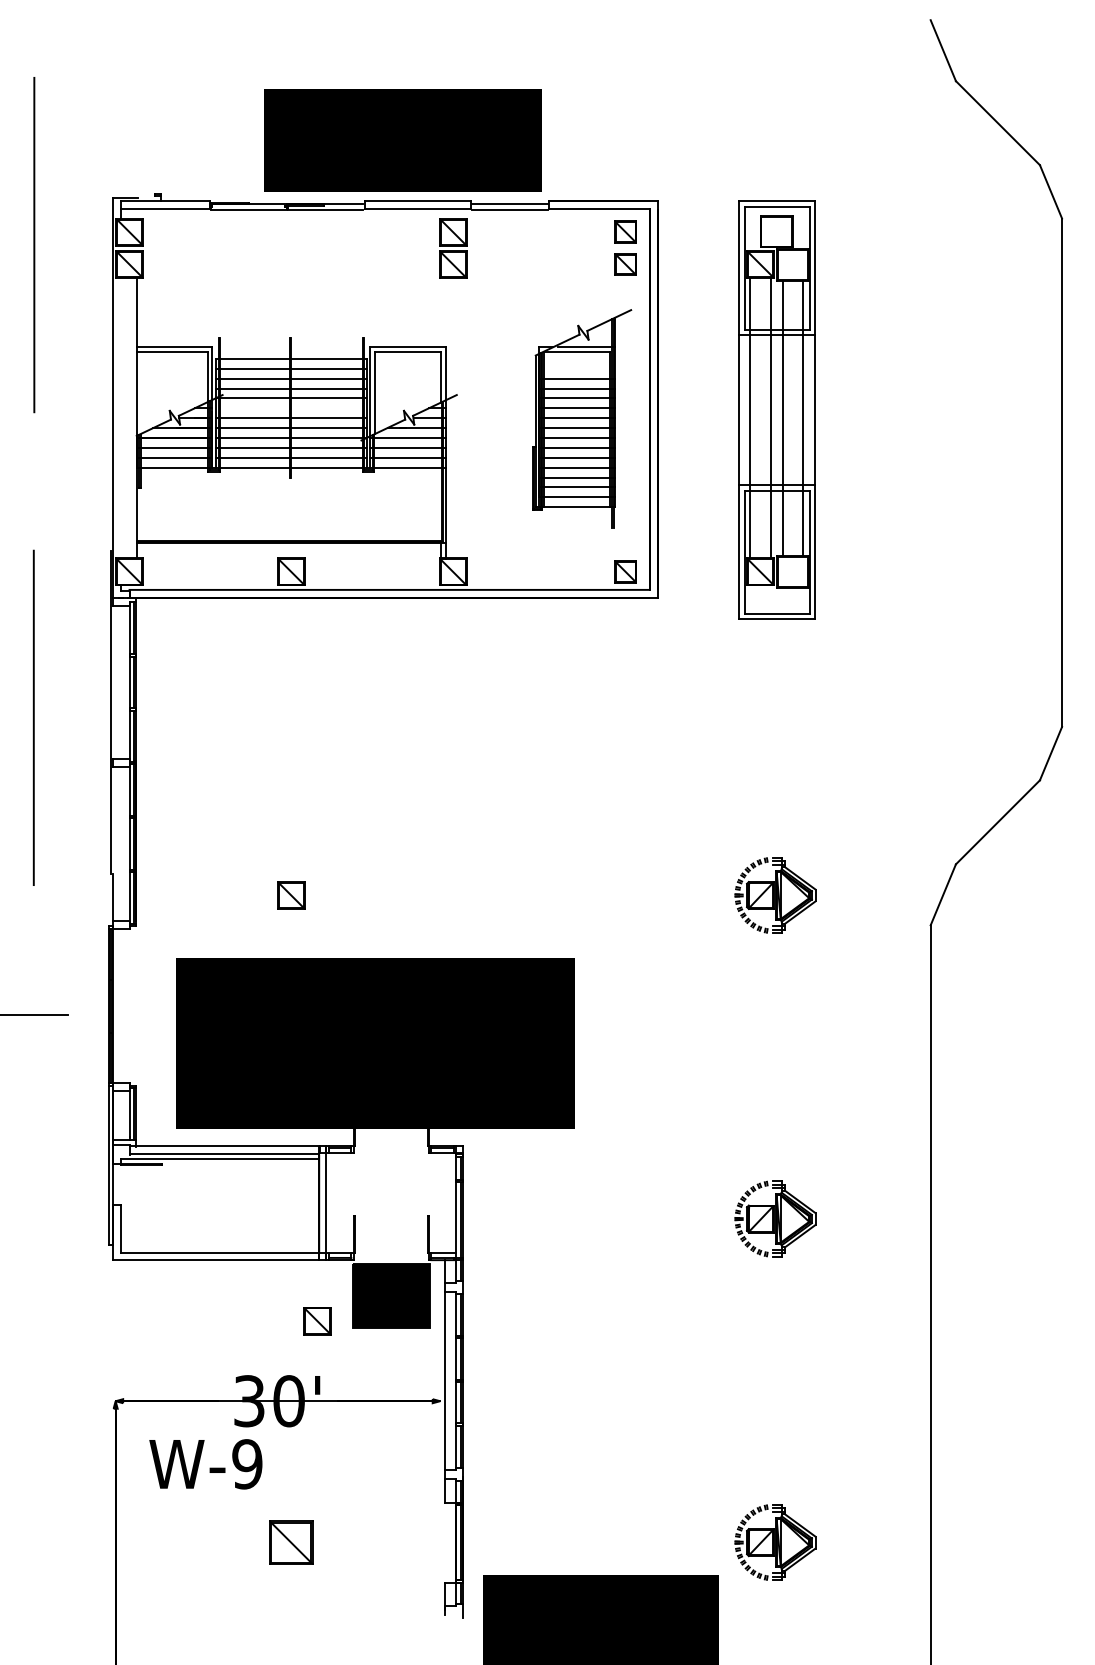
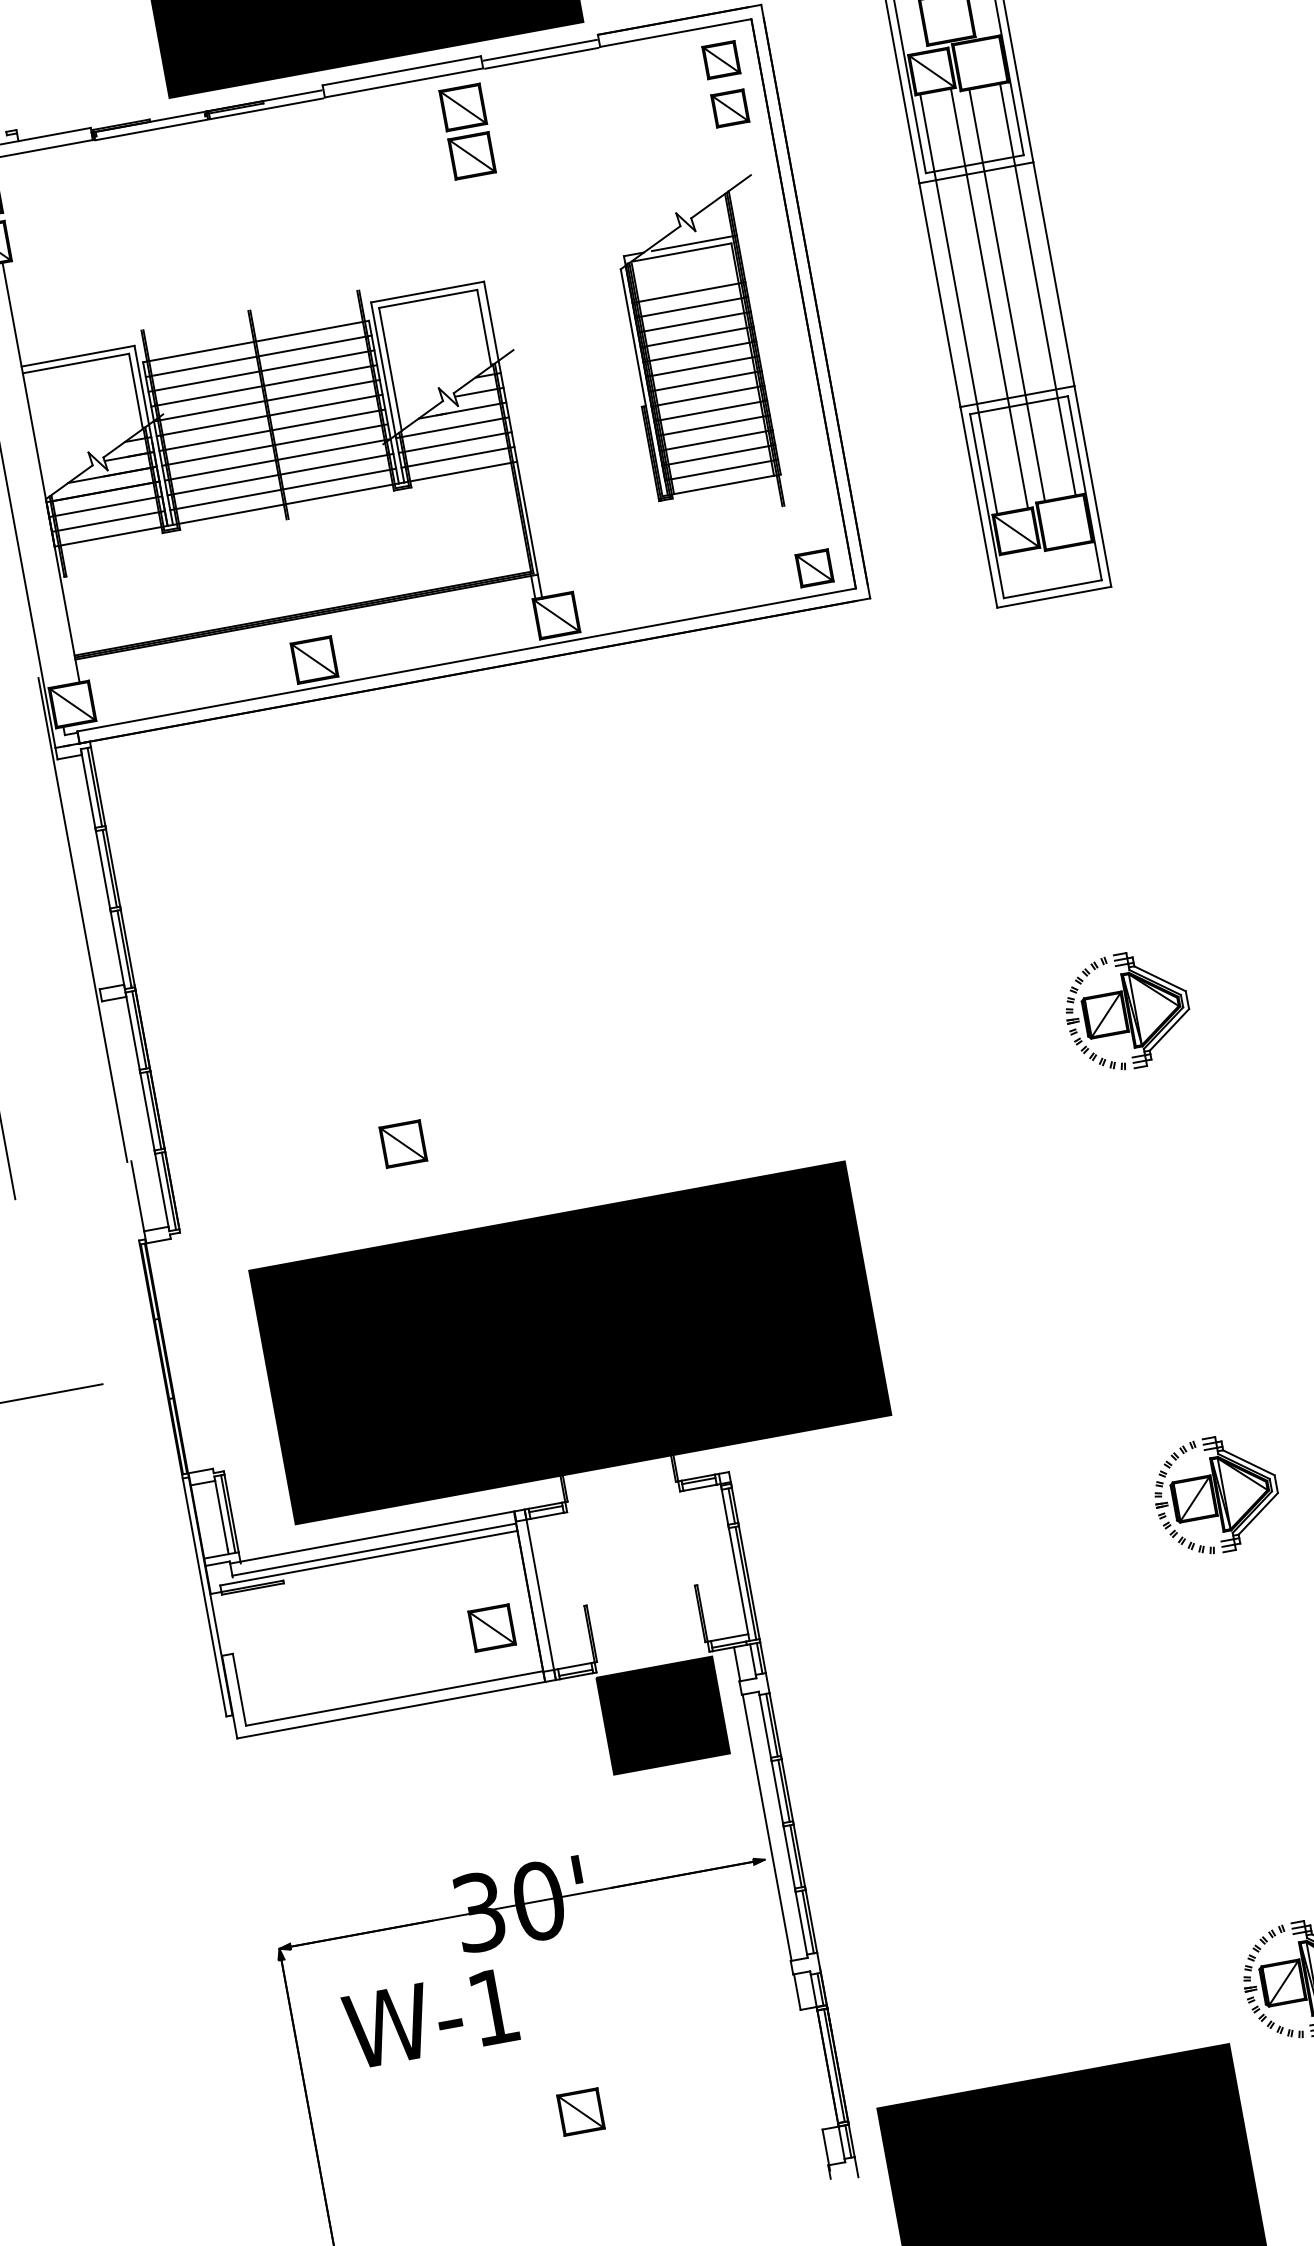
line: (290, 408) -> (268, 415), added
part: (317, 1321) -> (492, 1628), moved
text: (247, 1464) -> (494, 2007), W-9 -> W-1
part: (291, 1542) -> (581, 2111), size x0.62

